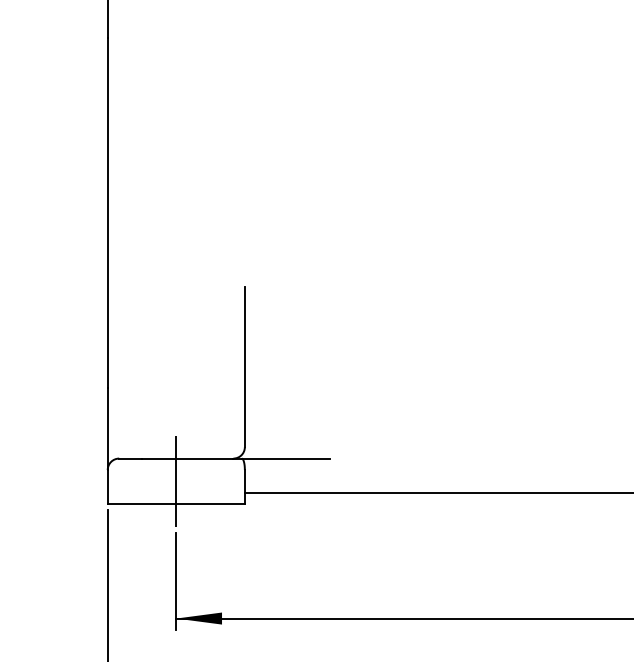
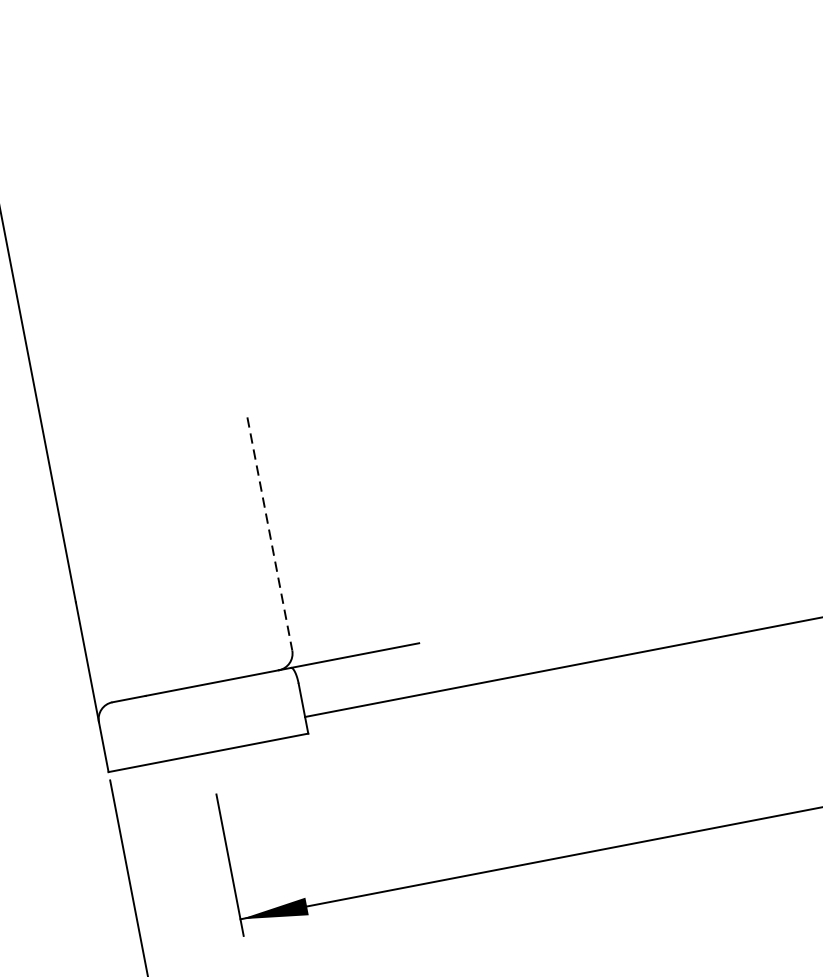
line: (244, 367) -> (269, 534), solid -> dashed
line: (176, 481) -> (202, 719), removed

